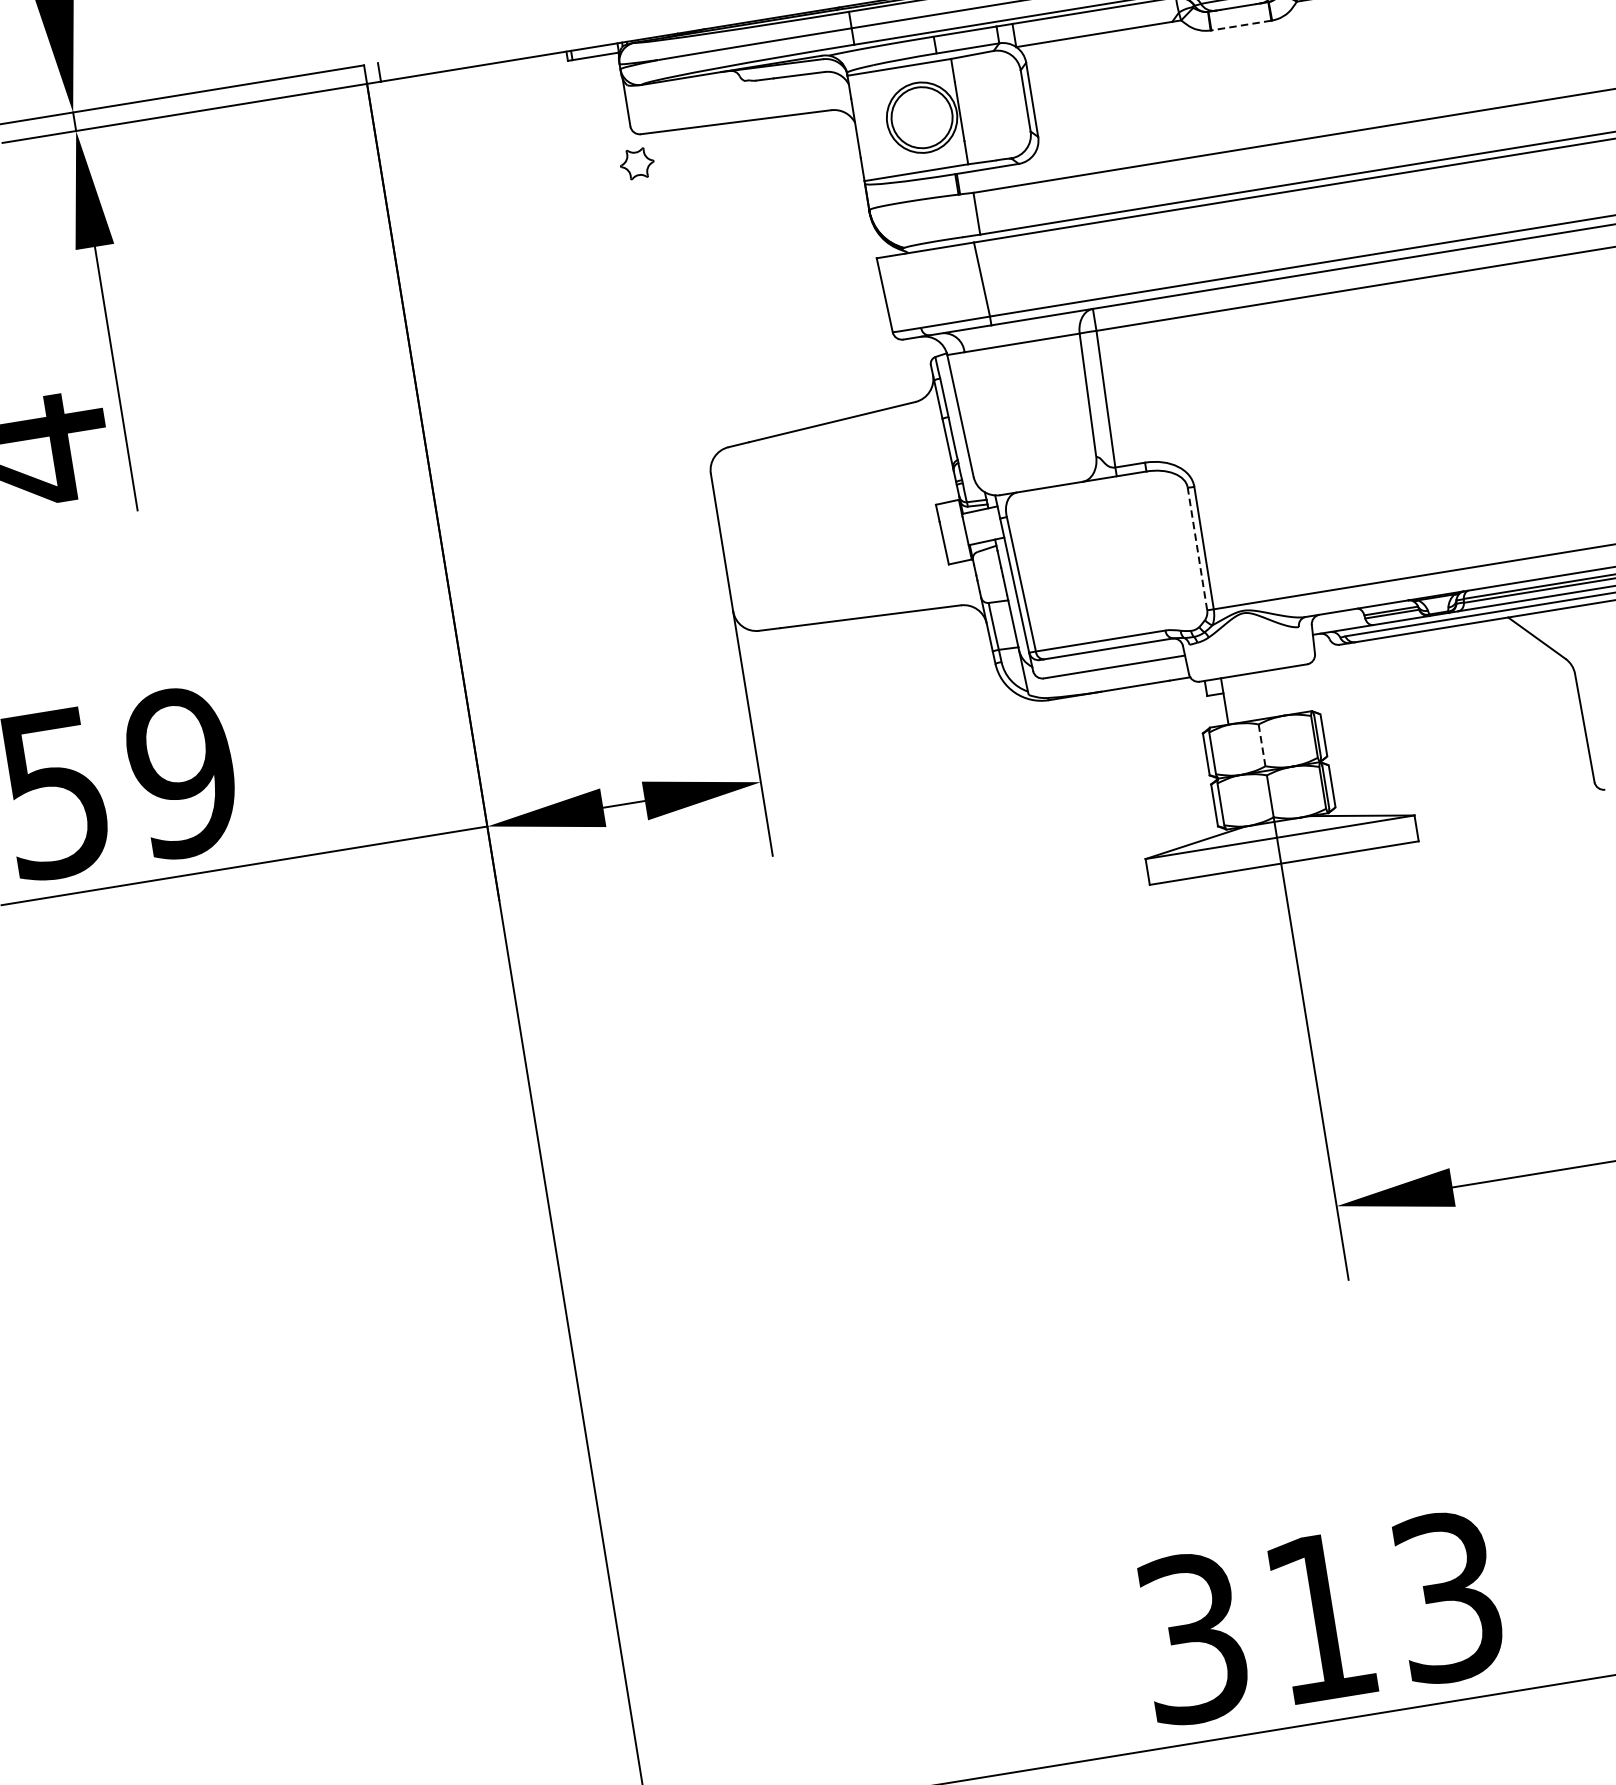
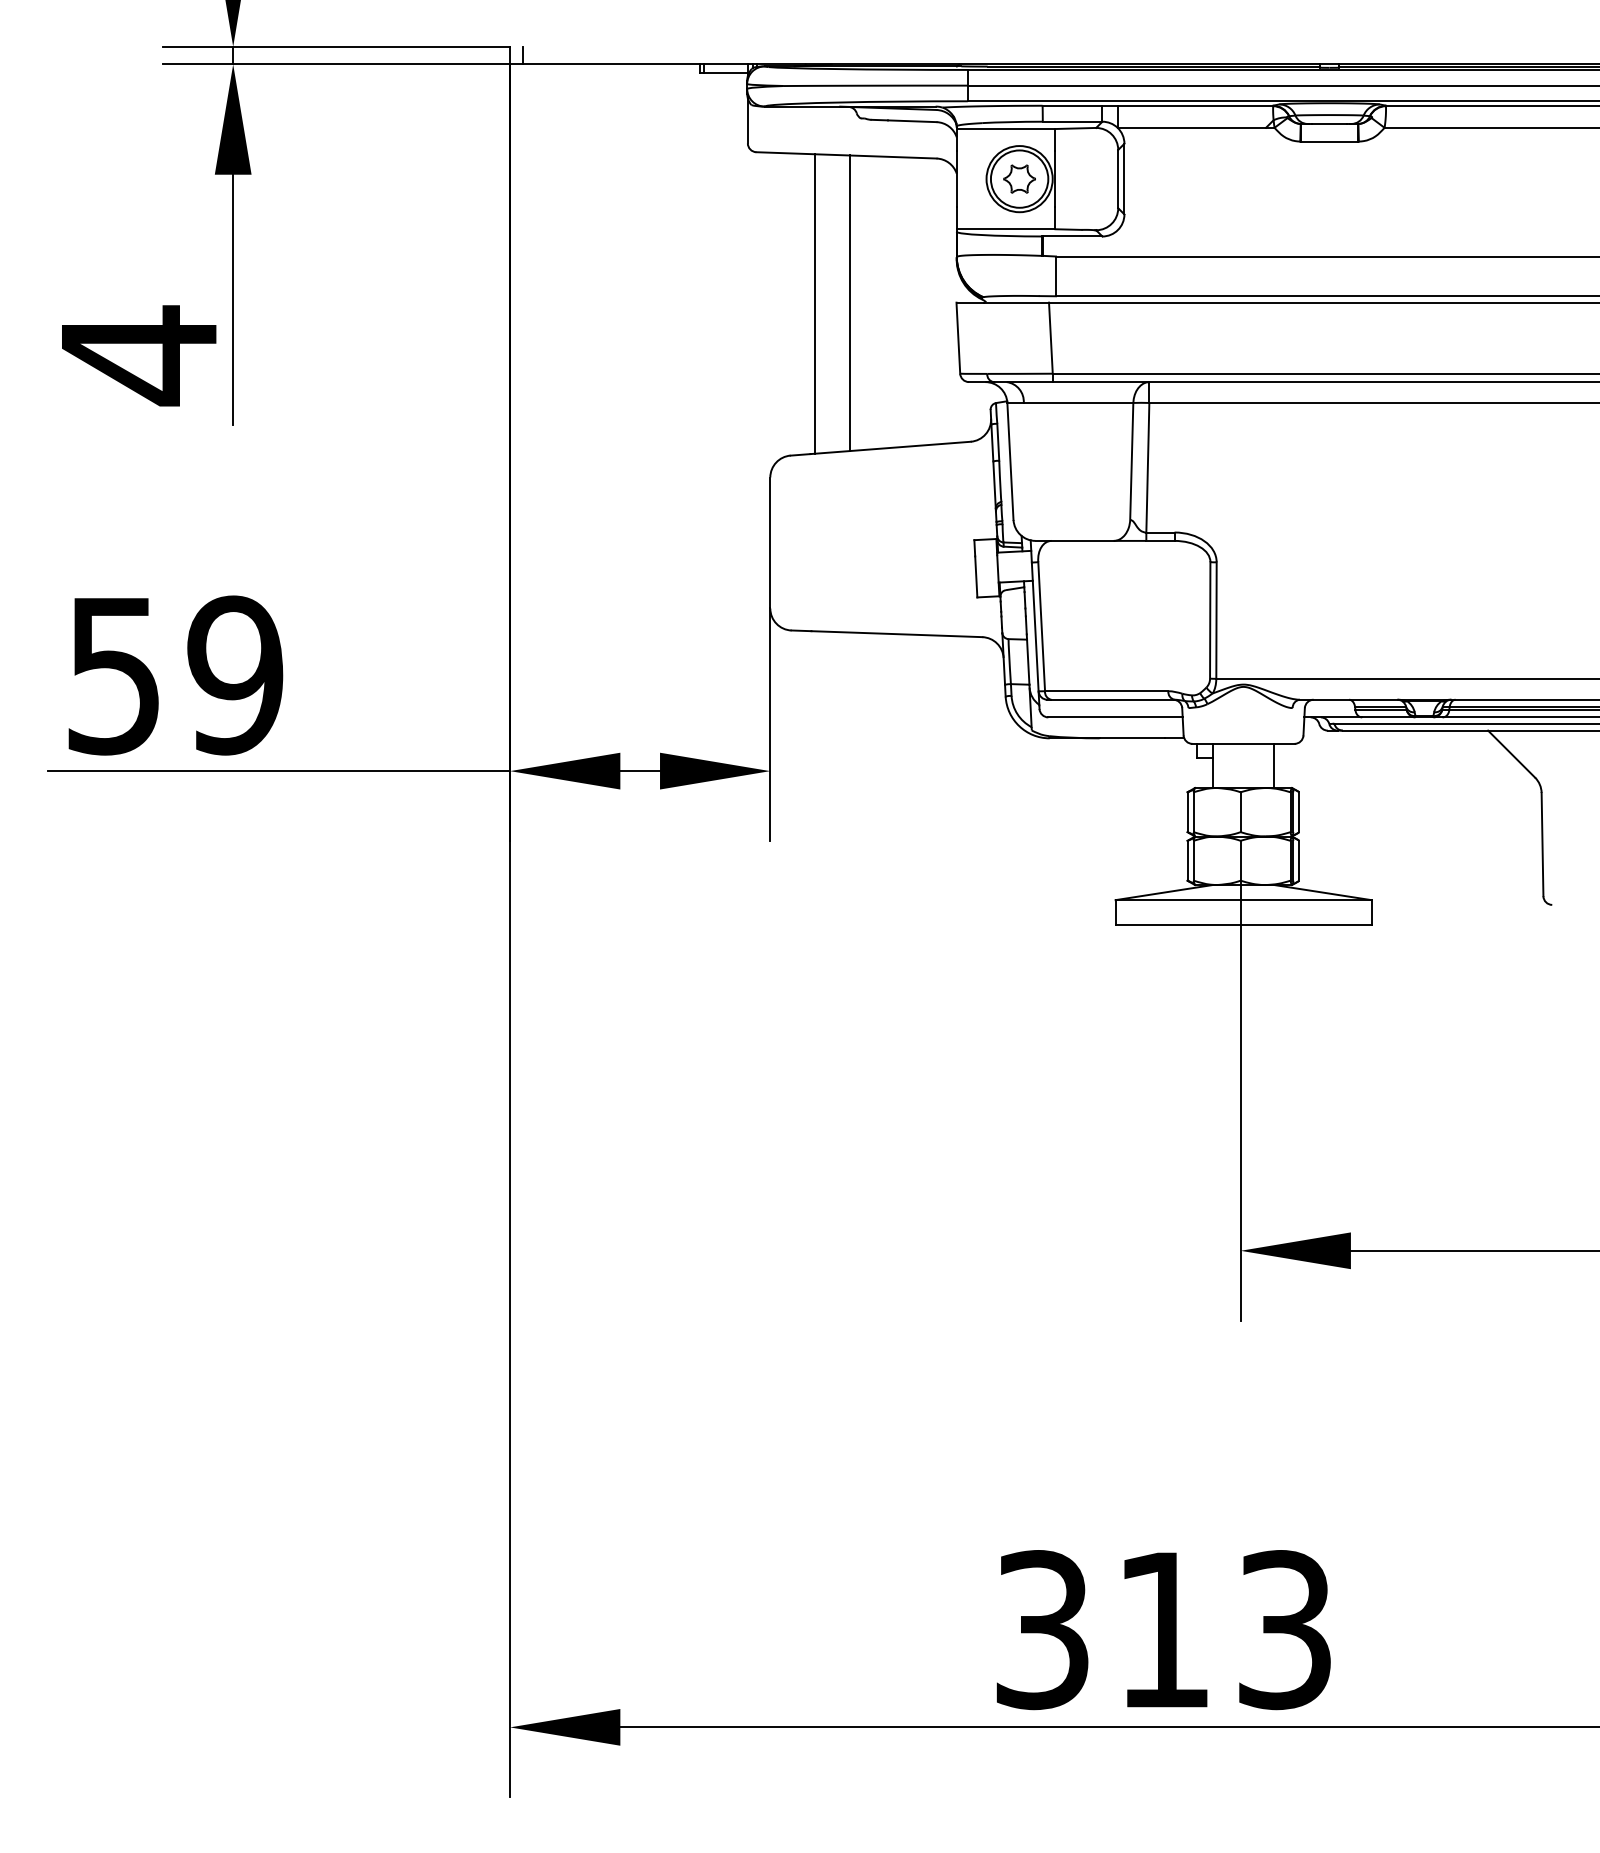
line: (1241, 25) -> (1329, 141), dashed -> solid
part: (637, 163) -> (1019, 178), moved
line: (764, 277) -> (849, 303), added
line: (727, 283) -> (814, 303), added
line: (1197, 547) -> (1210, 619), dashed -> solid
line: (1289, 690) -> (1274, 765), added
line: (1261, 745) -> (1240, 812), dashed -> solid

